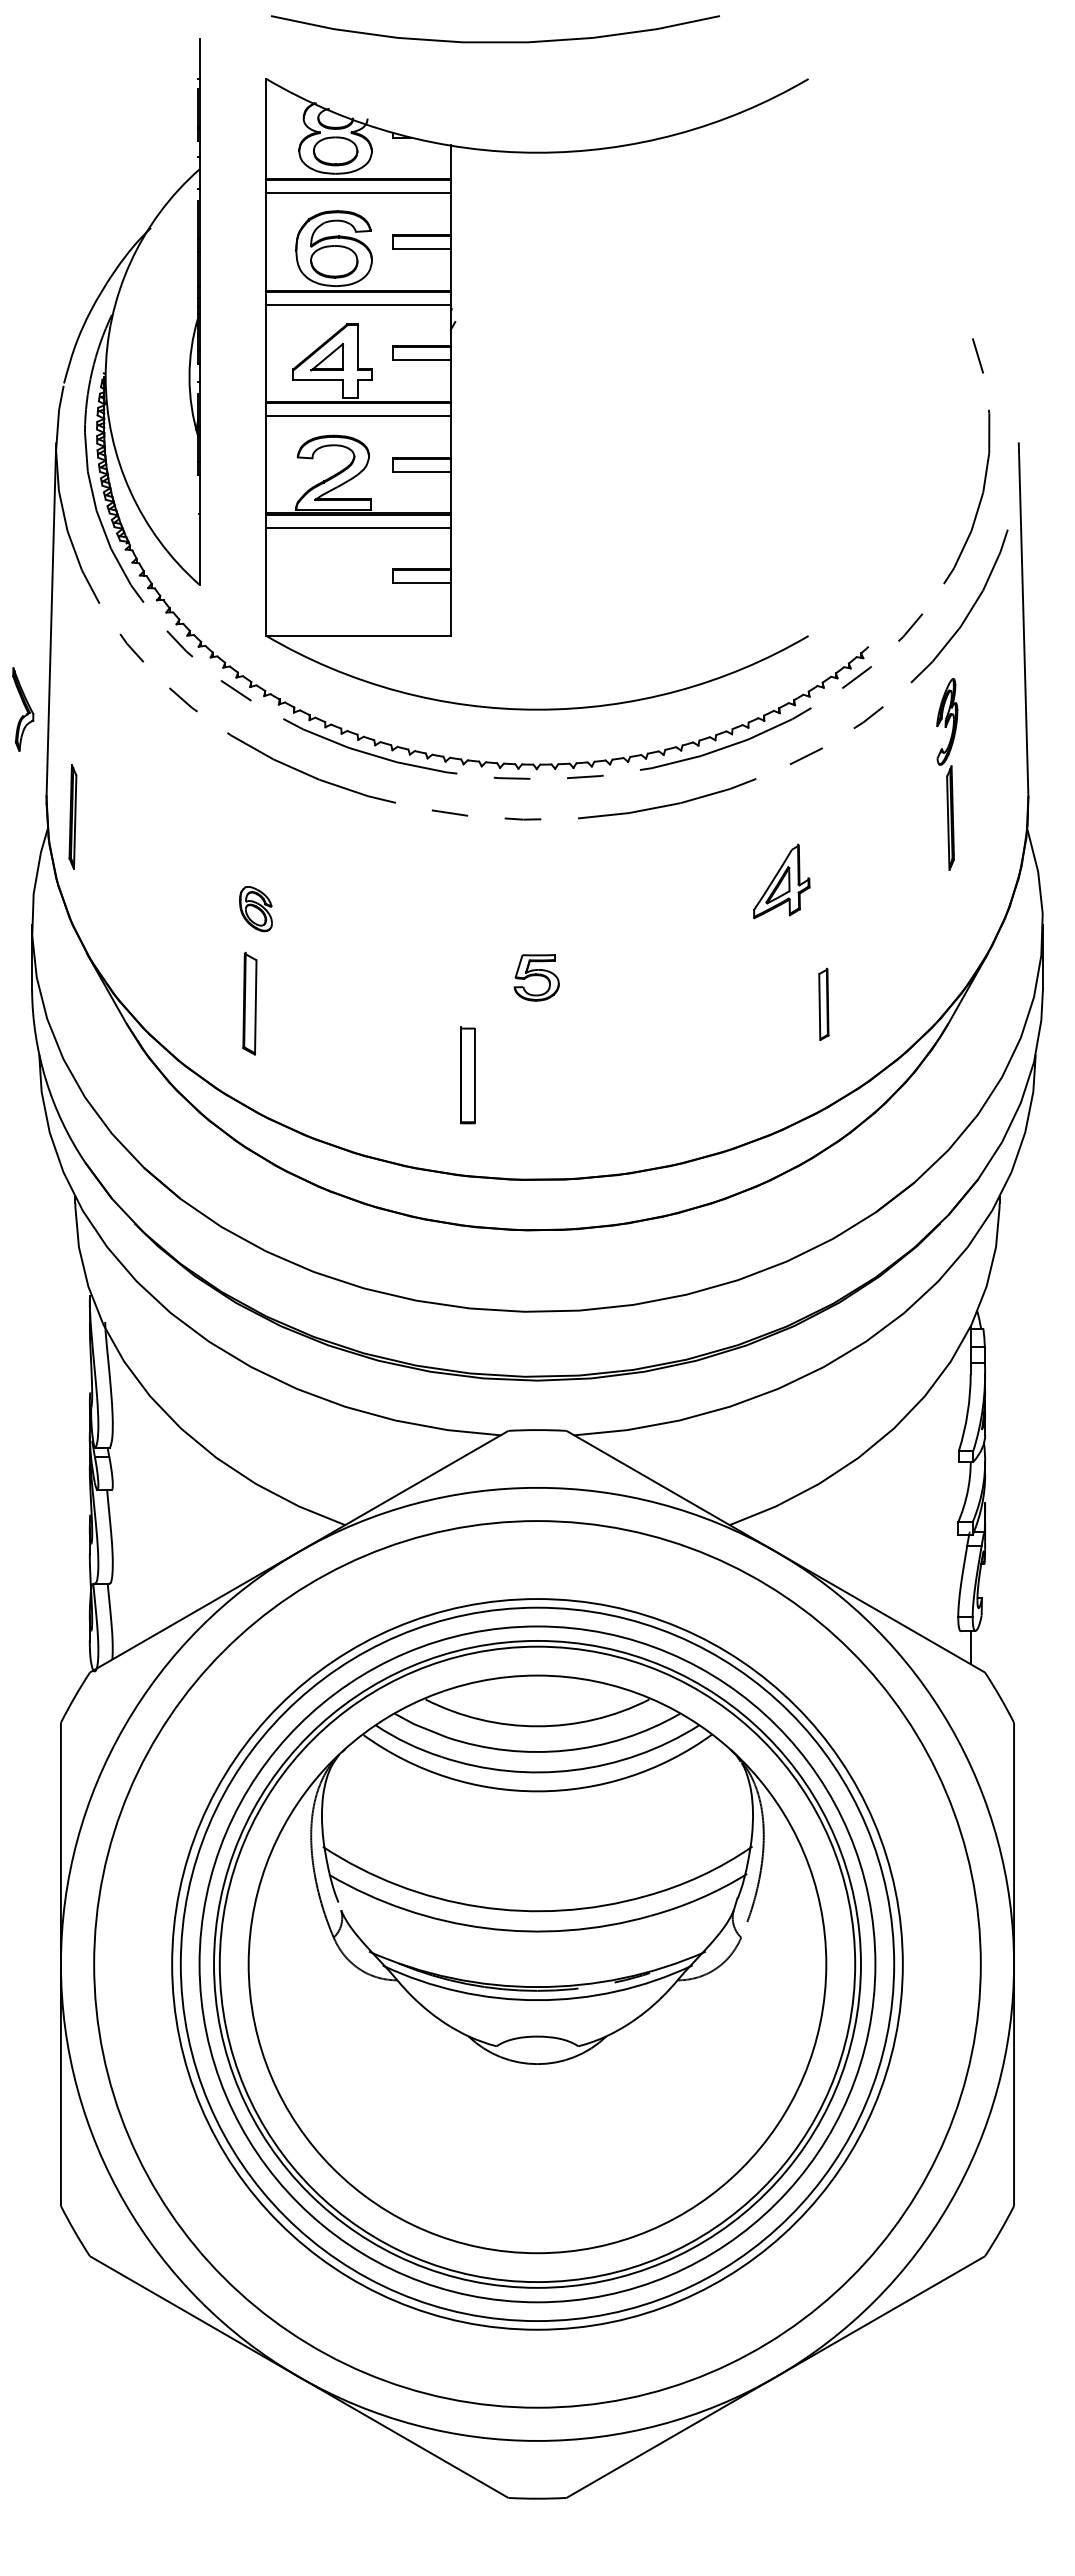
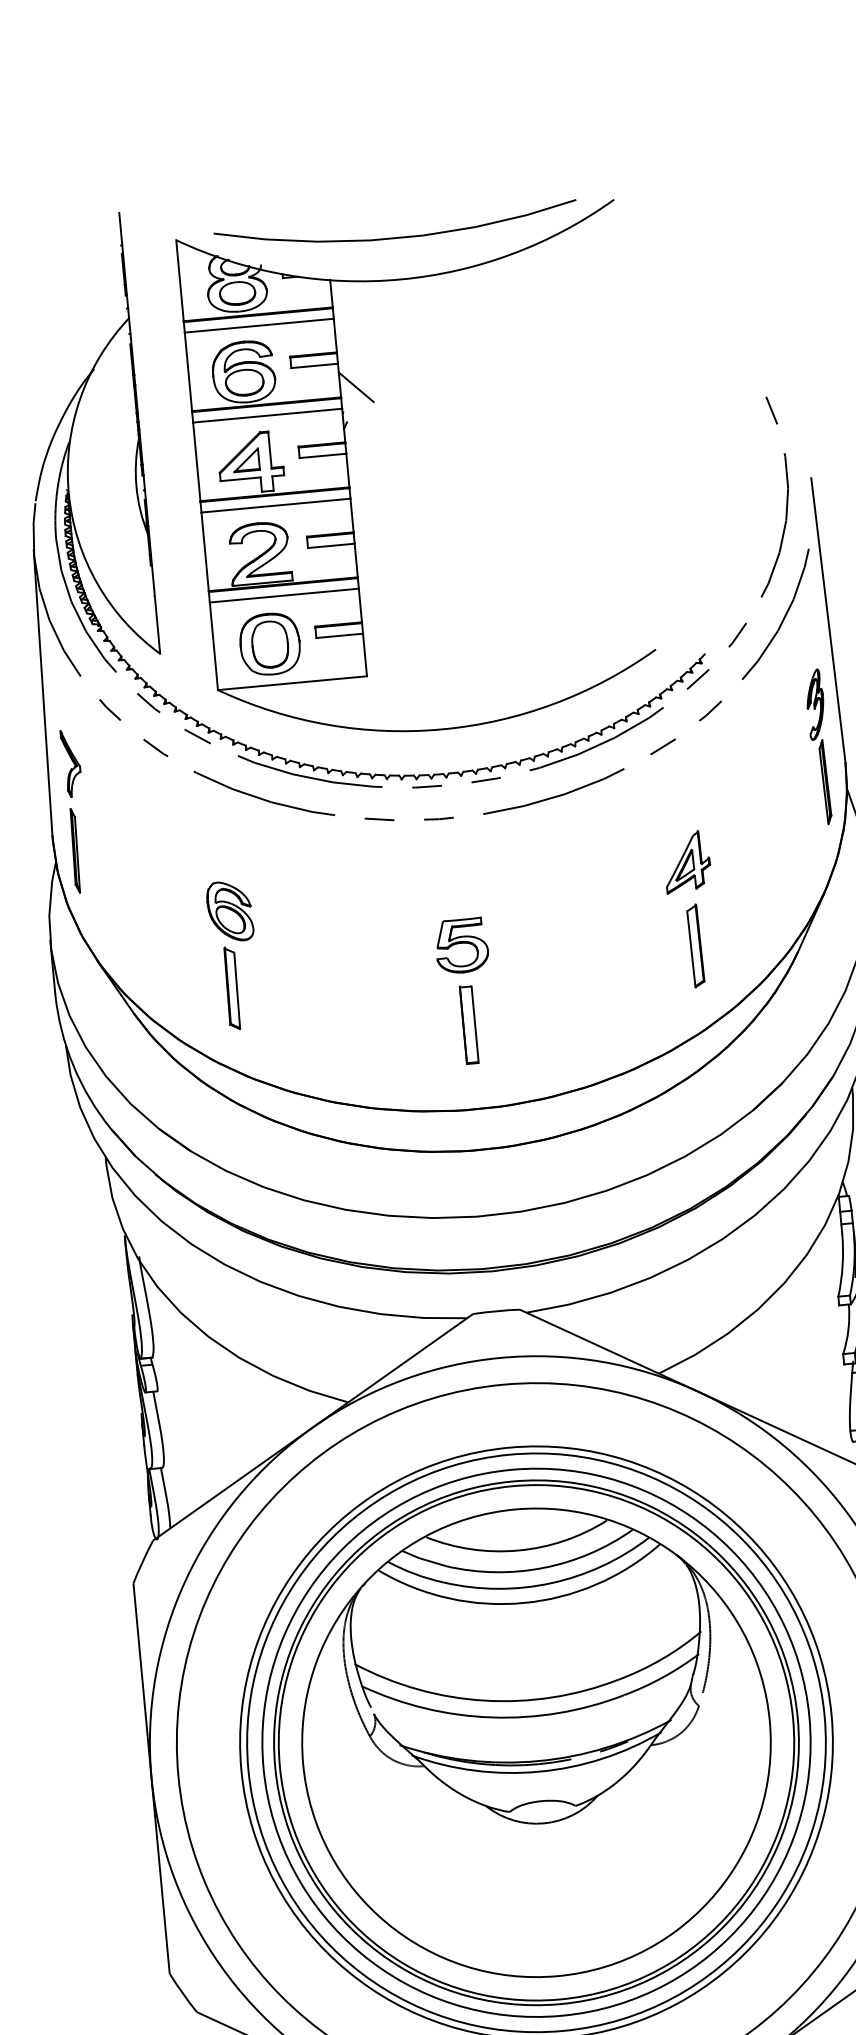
curve: (495, 41) -> (396, 237), moved
line: (470, 279) -> (356, 386), added
part: (335, 585) -> (270, 644), added
part: (23, 709) -> (71, 763), moved
part: (947, 774) -> (819, 747), moved
part: (781, 881) -> (686, 862), moved
part: (255, 908) -> (229, 911), size x1.67
part: (536, 977) -> (461, 945), size x1.43
part: (823, 1004) -> (695, 946), size x1.43
part: (467, 1075) -> (469, 1024), moved

